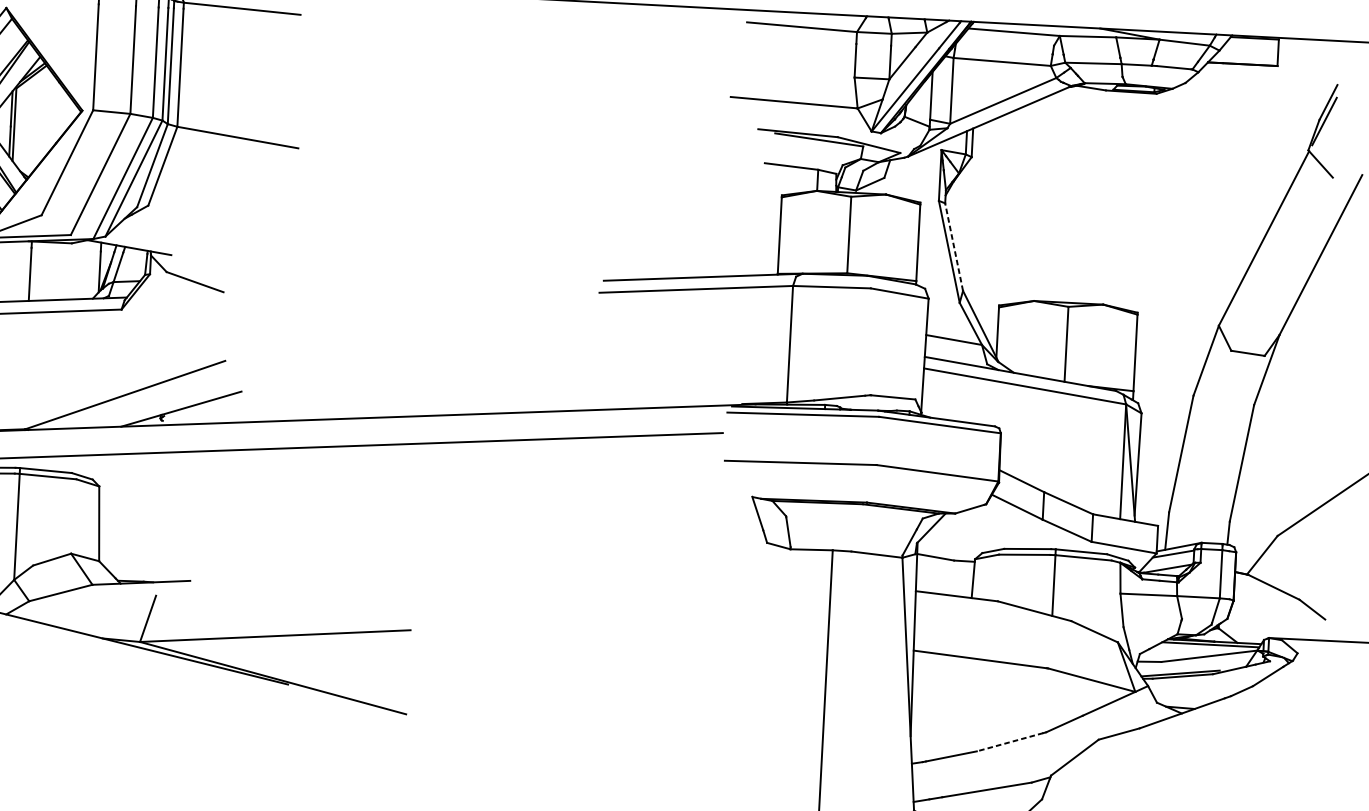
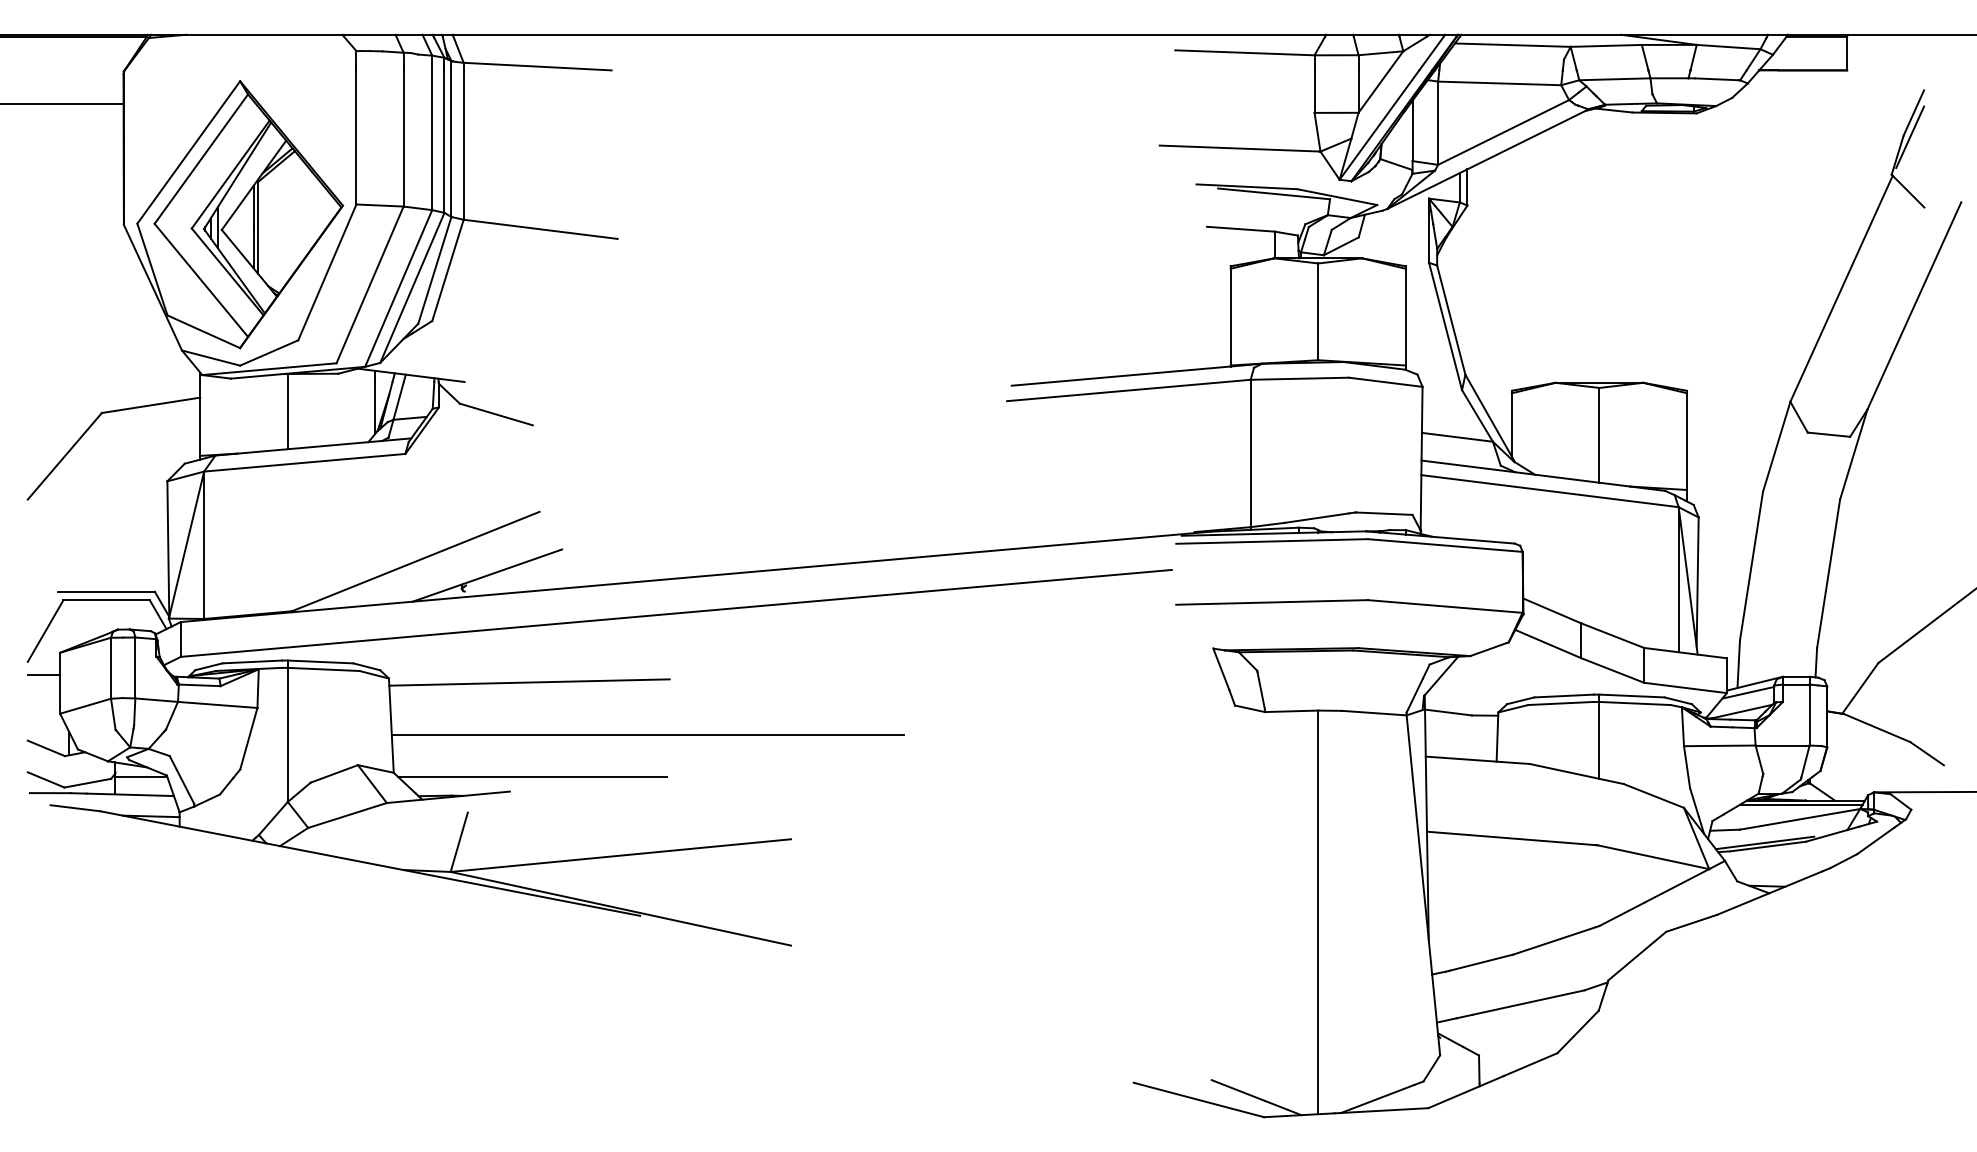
line: (954, 246) -> (1451, 319), dashed -> solid
line: (210, 495) -> (529, 682), added
line: (301, 541) -> (647, 734), added
line: (207, 569) -> (531, 776), added
line: (1010, 741) -> (1554, 940), dashed -> solid

